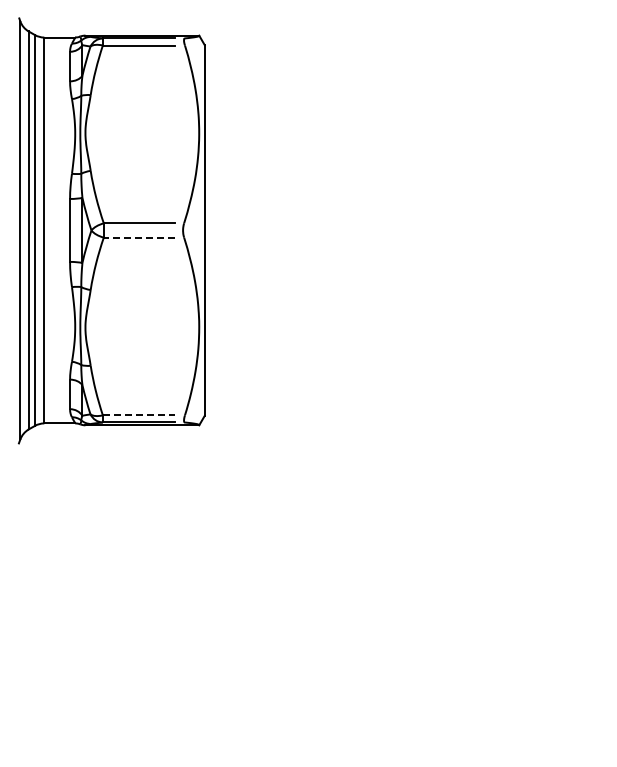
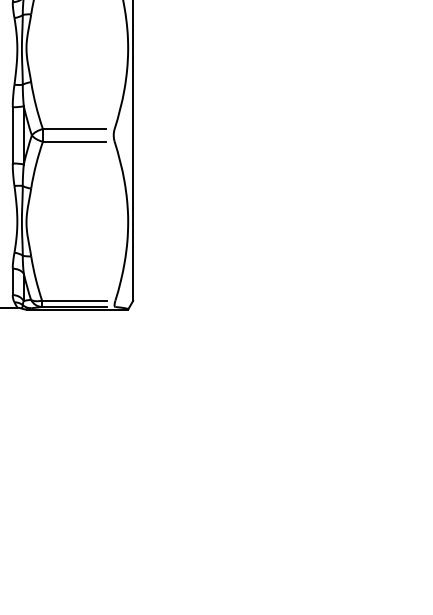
line: (138, 237) -> (73, 141), dashed -> solid
line: (139, 415) -> (74, 300), dashed -> solid

